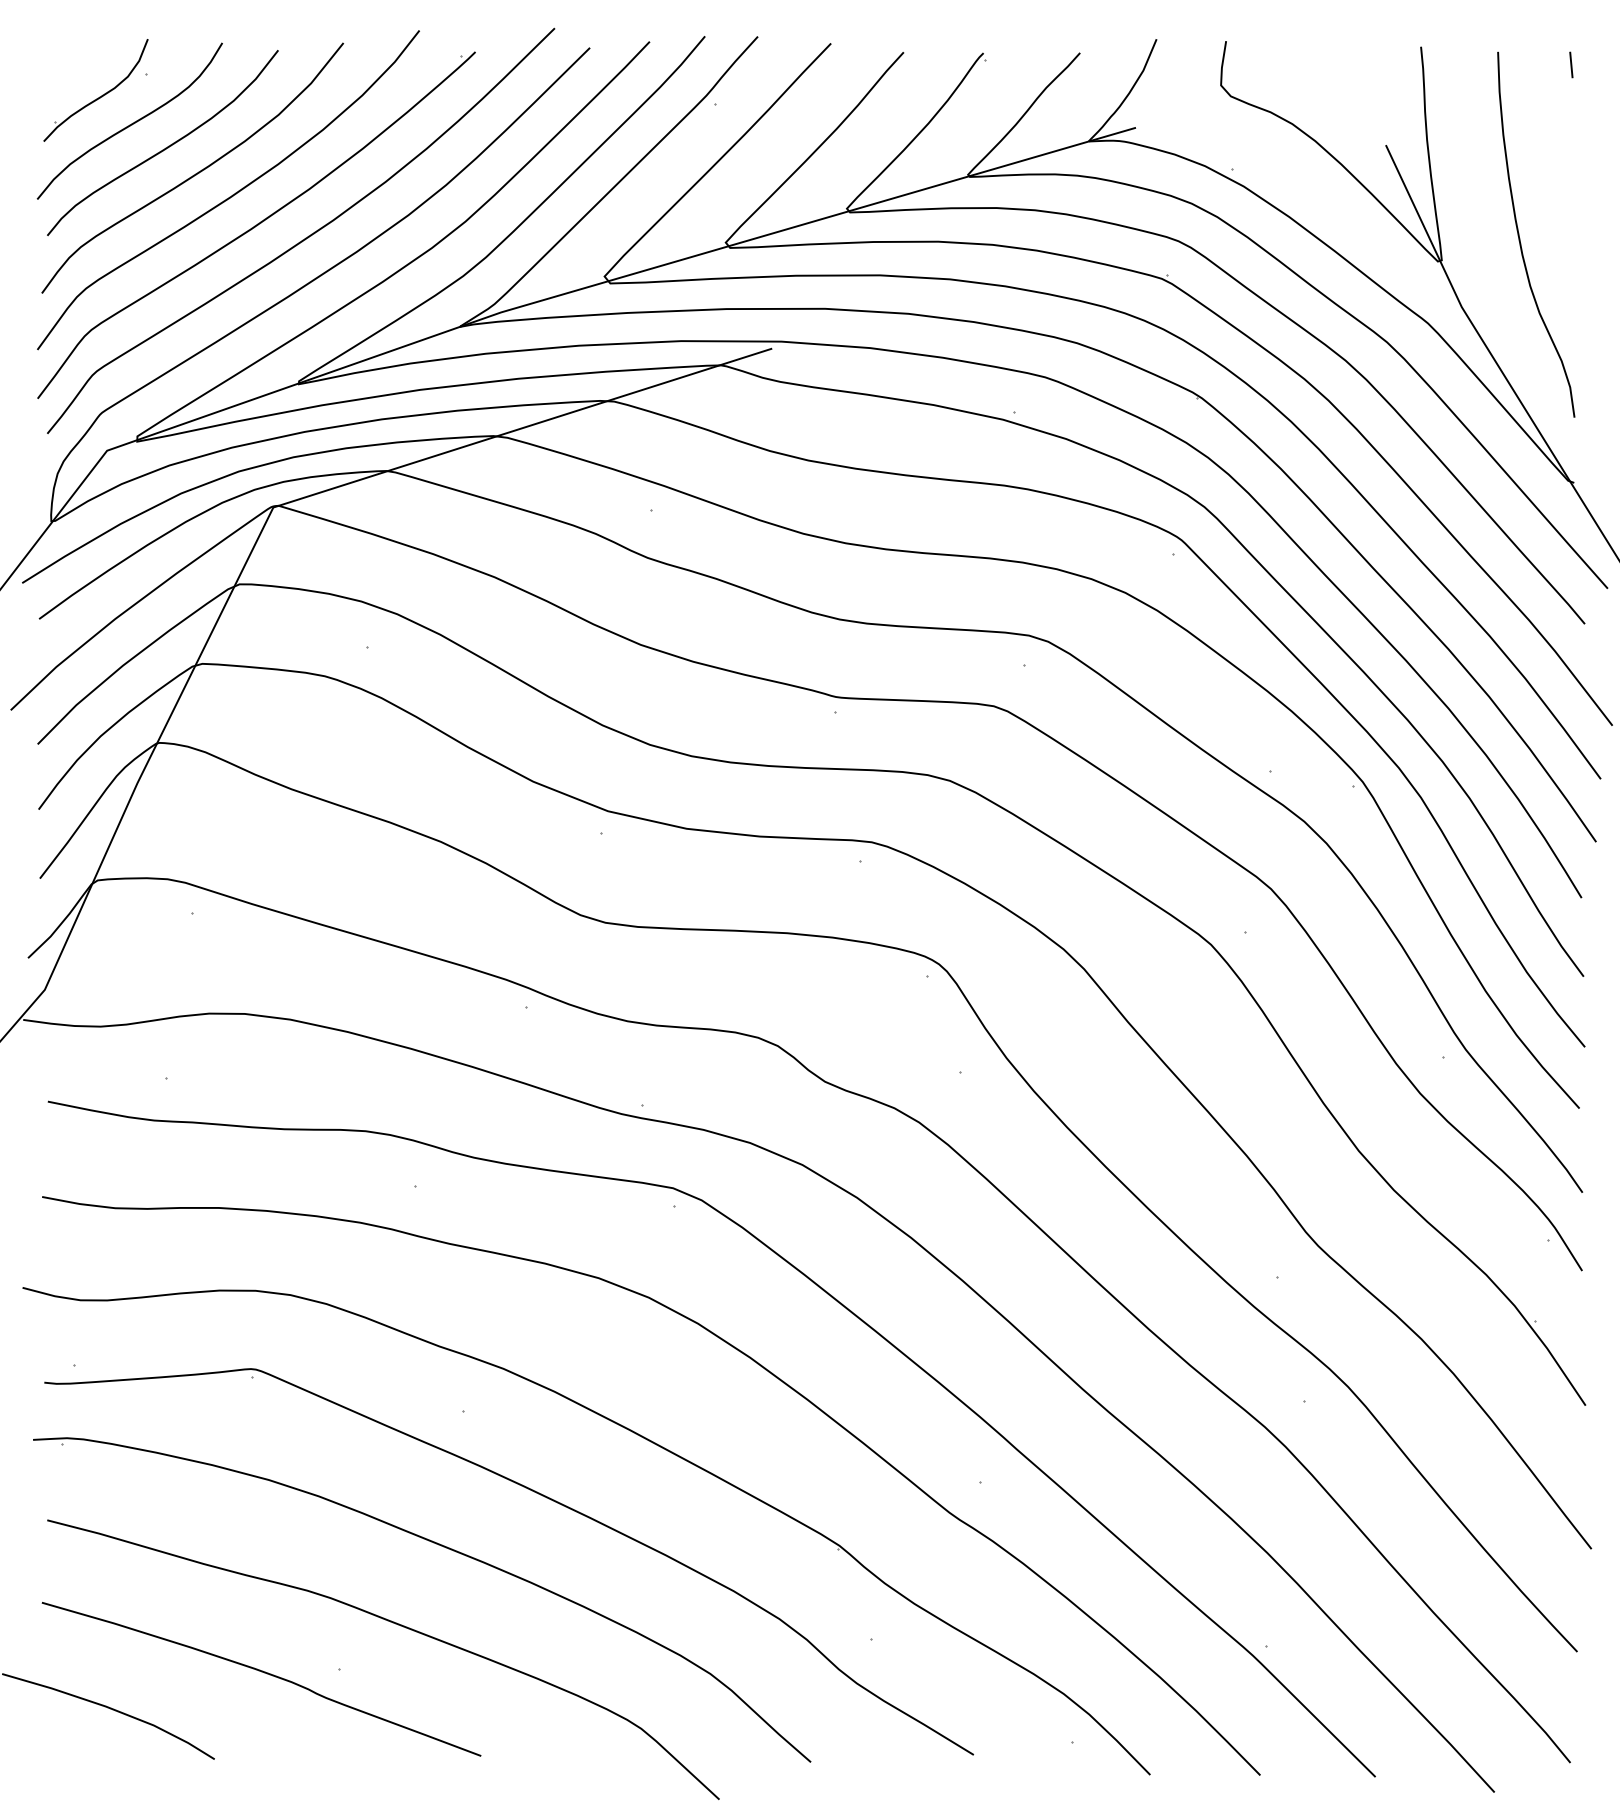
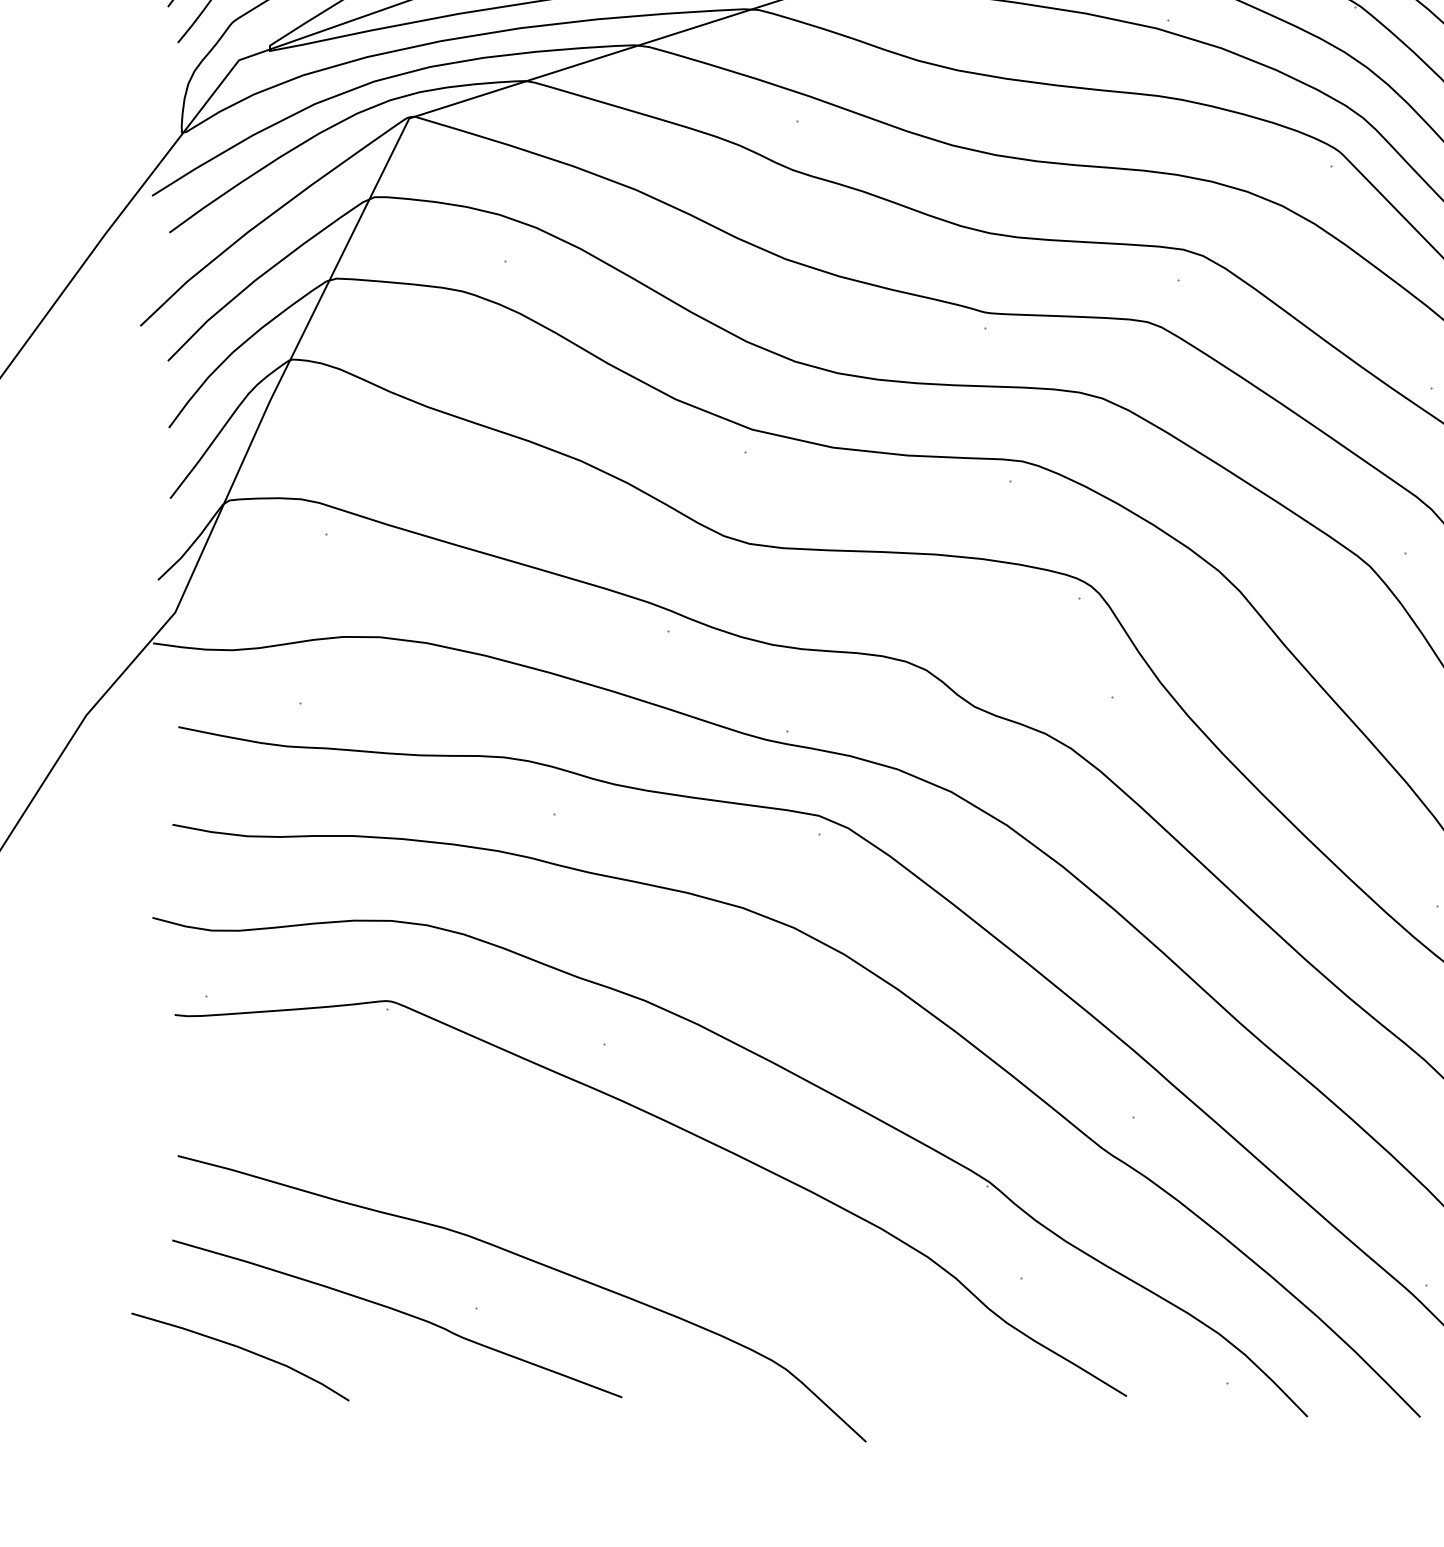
part: (443, 1547) -> (583, 1183), removed

